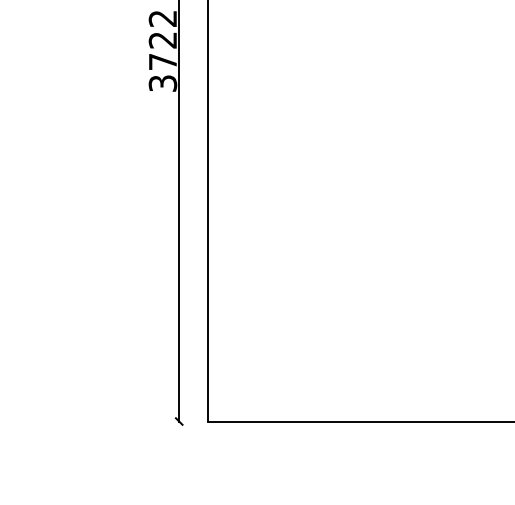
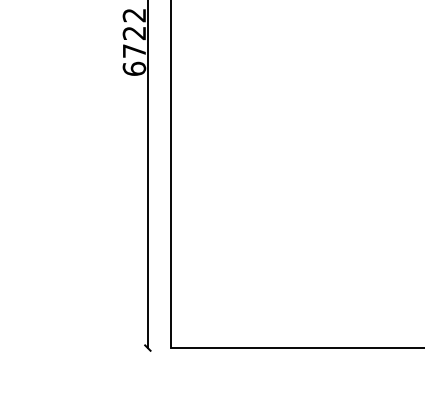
text: (163, 82) -> (134, 68), 3722 -> 6722

